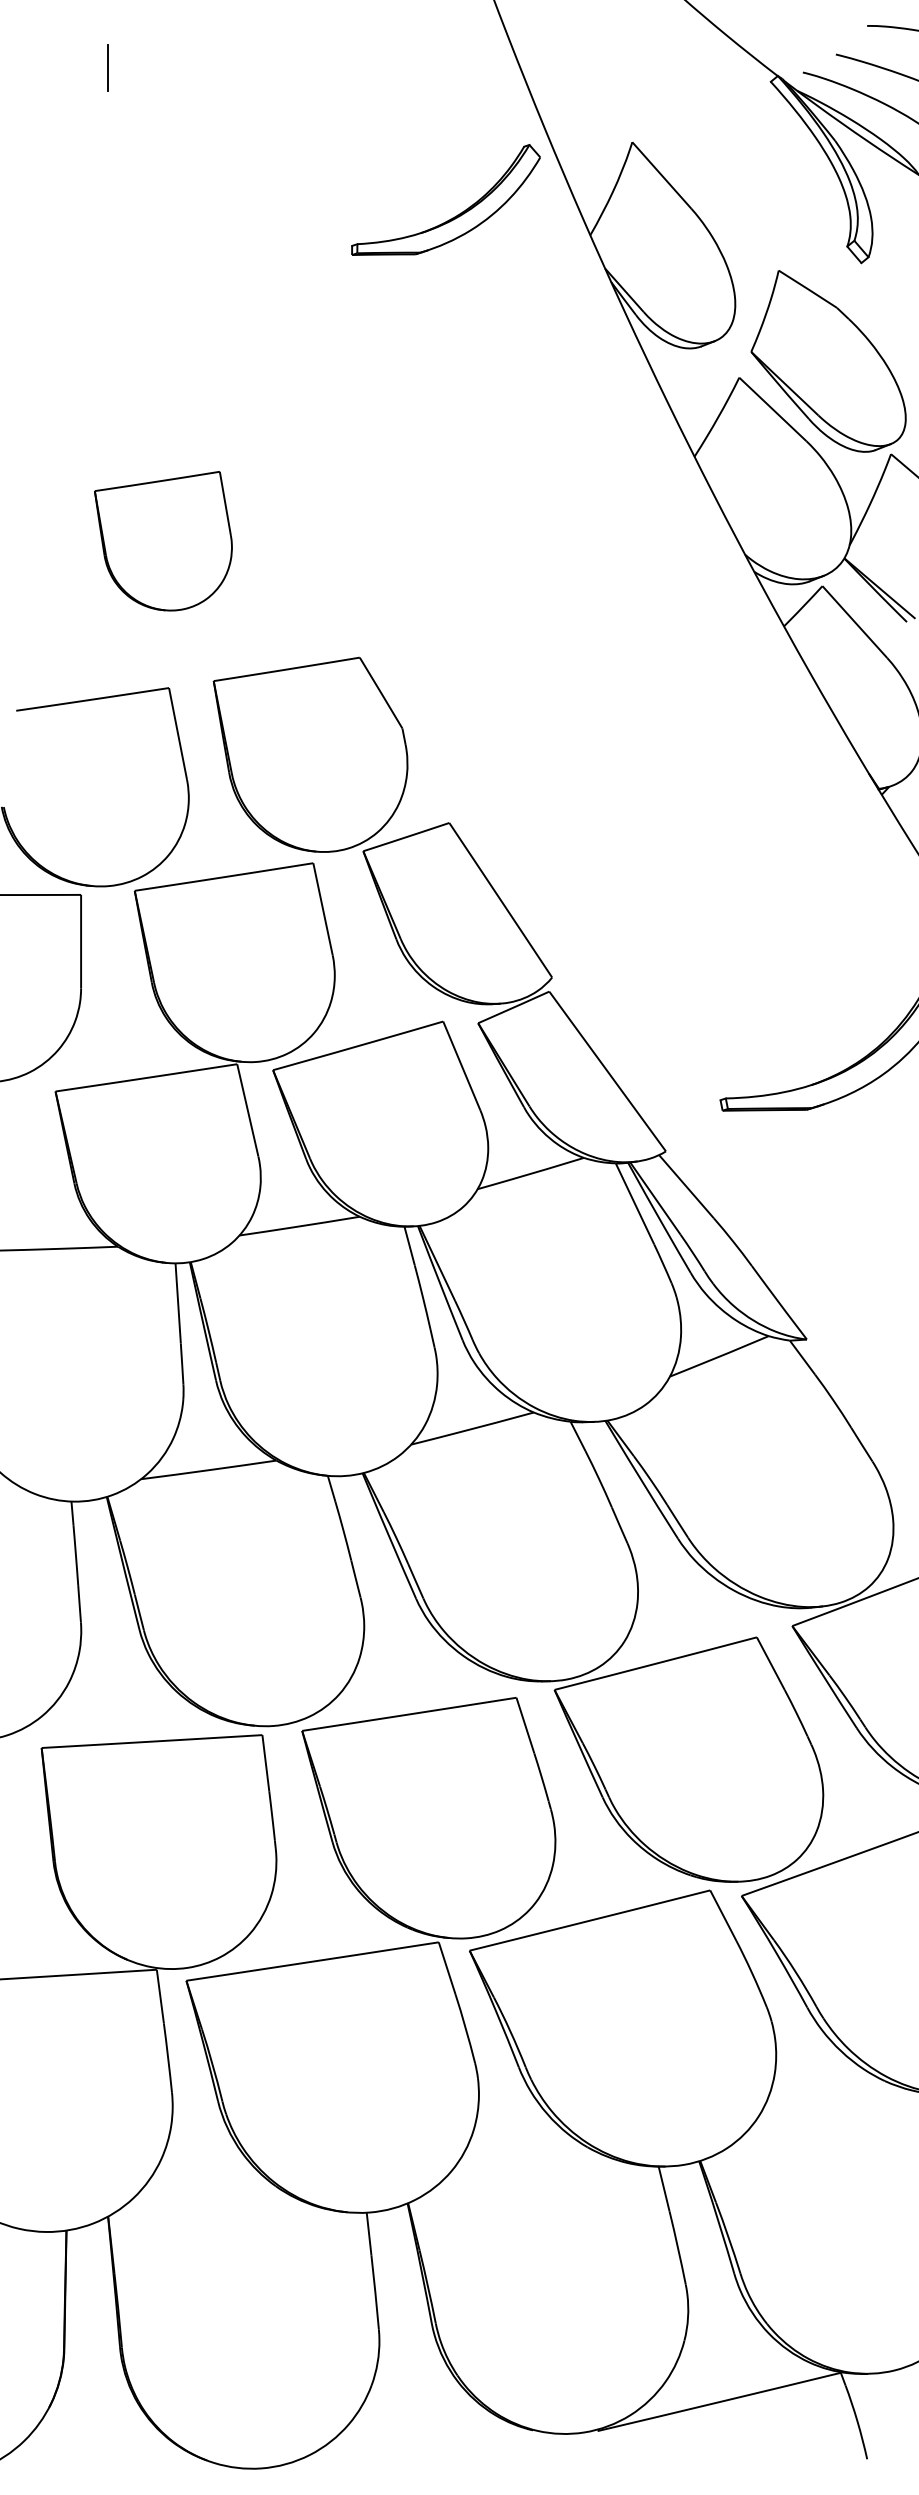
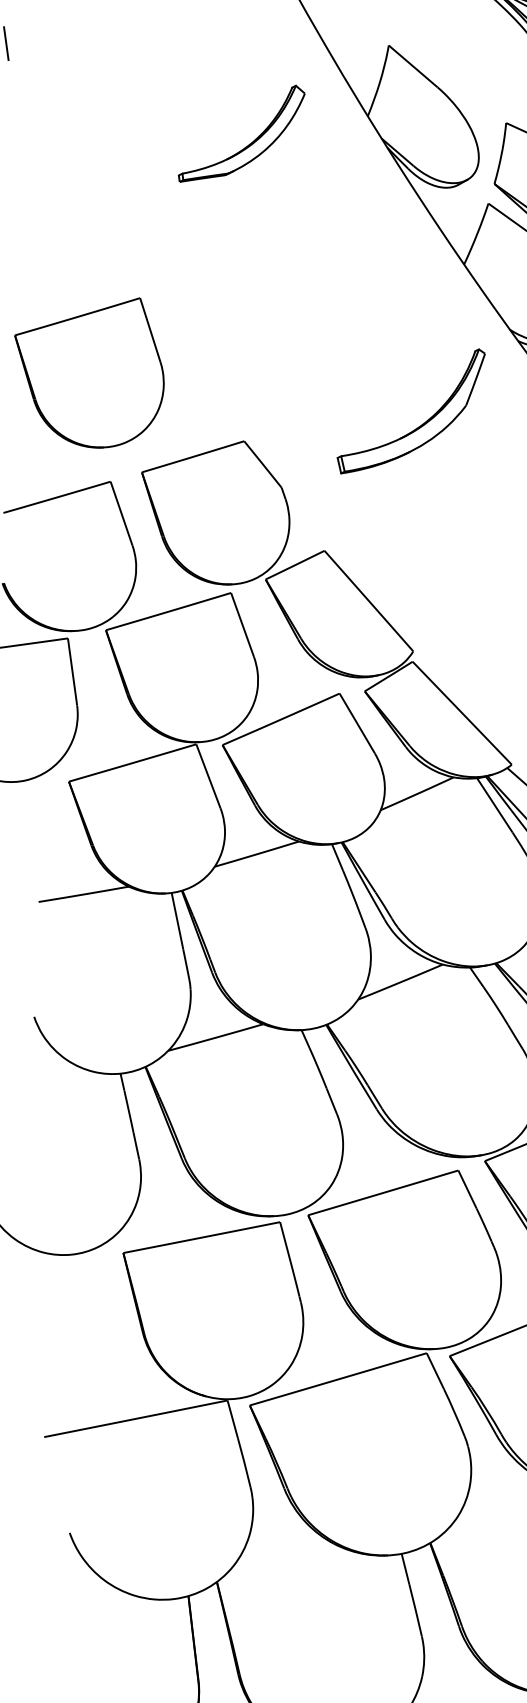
part: (457, 214) -> (251, 142), moved
part: (163, 541) -> (92, 377), size x1.43
part: (605, 668) -> (421, 424), added

